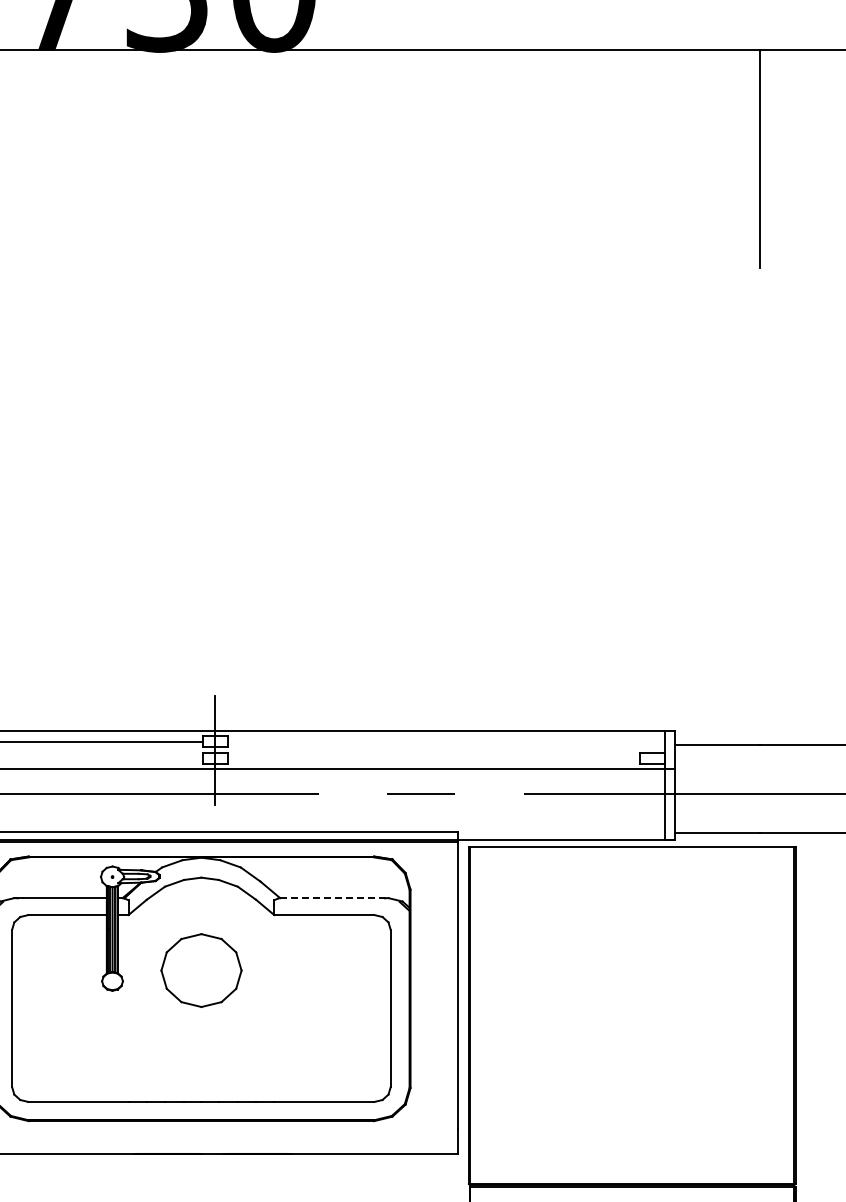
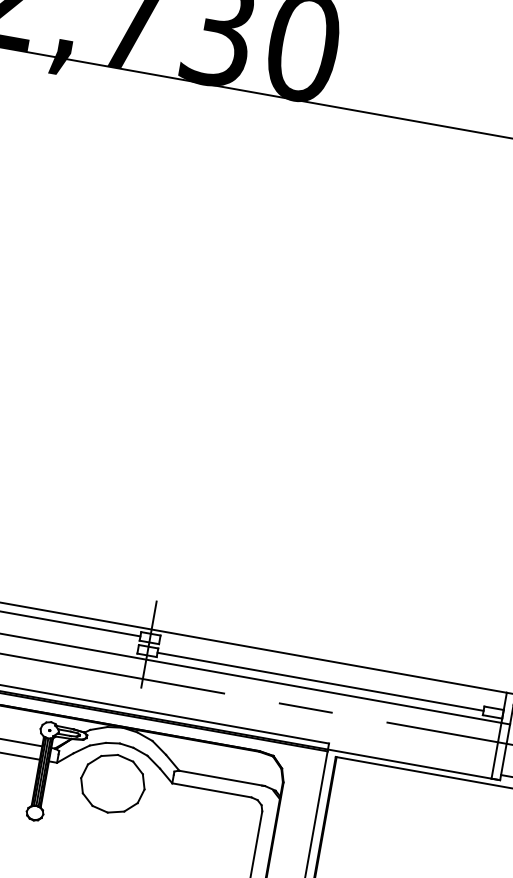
line: (433, 758) -> (320, 681), added
line: (334, 898) -> (222, 778), dashed -> solid
part: (201, 970) -> (112, 783), moved

